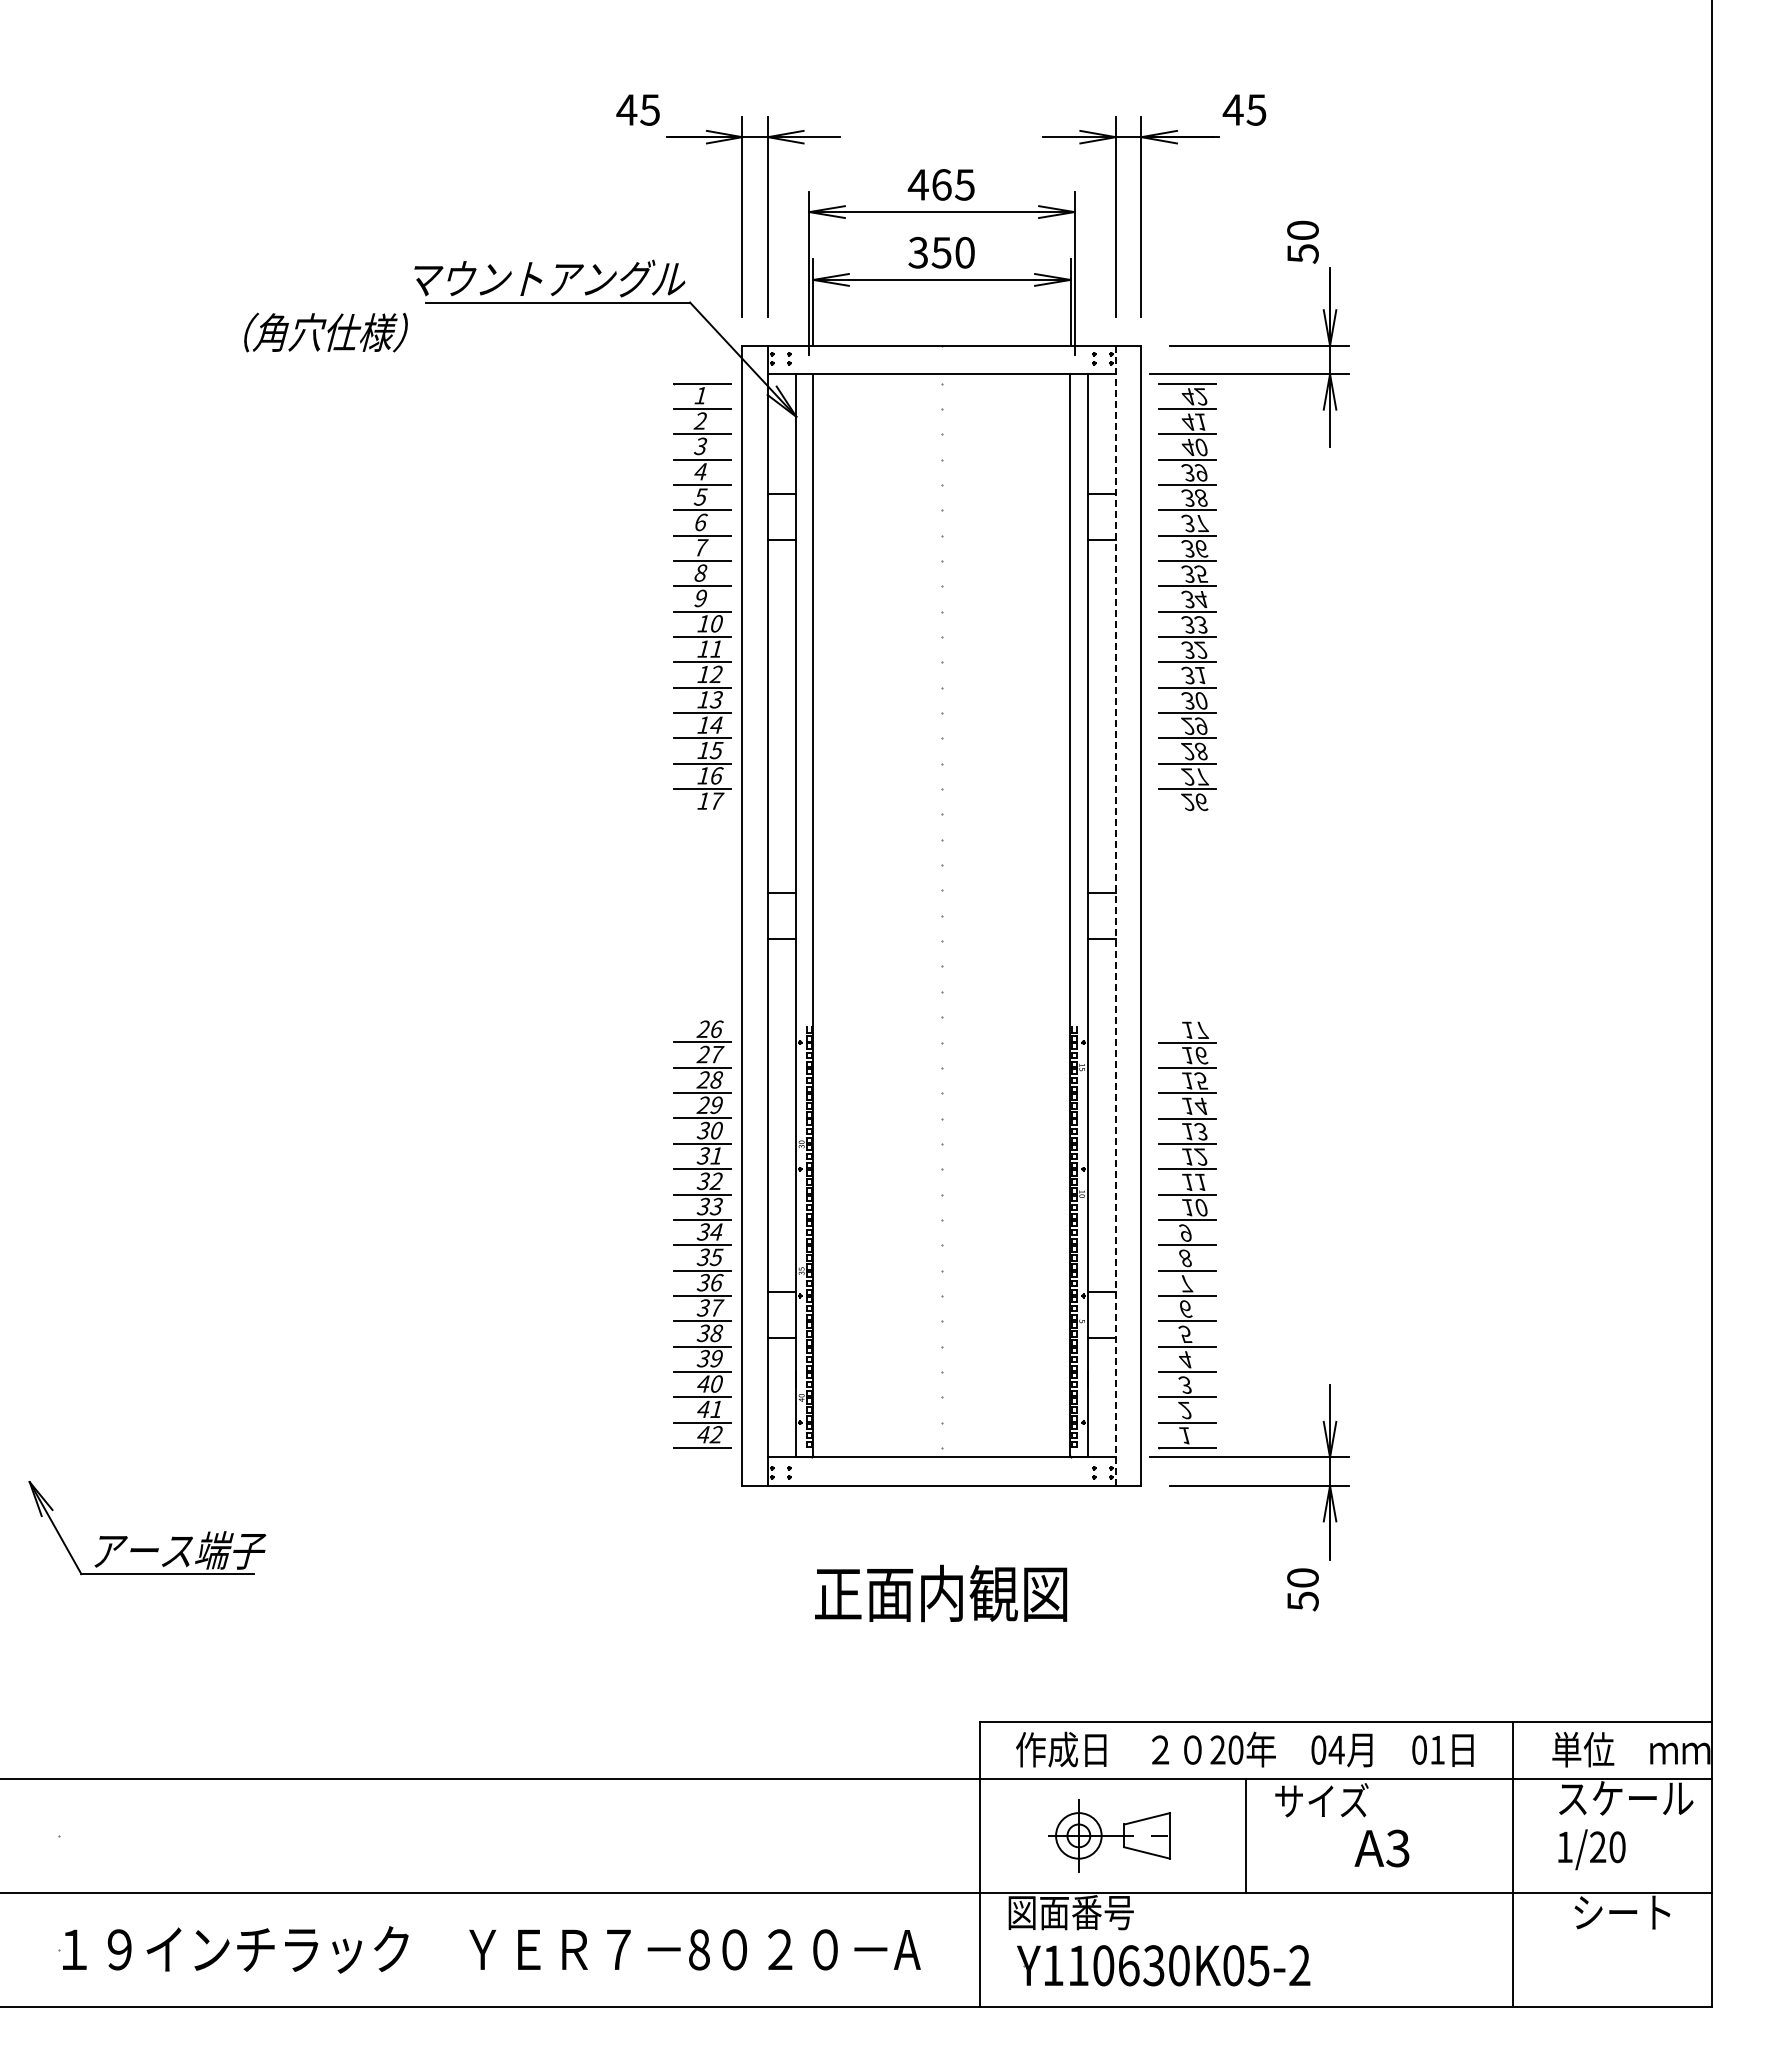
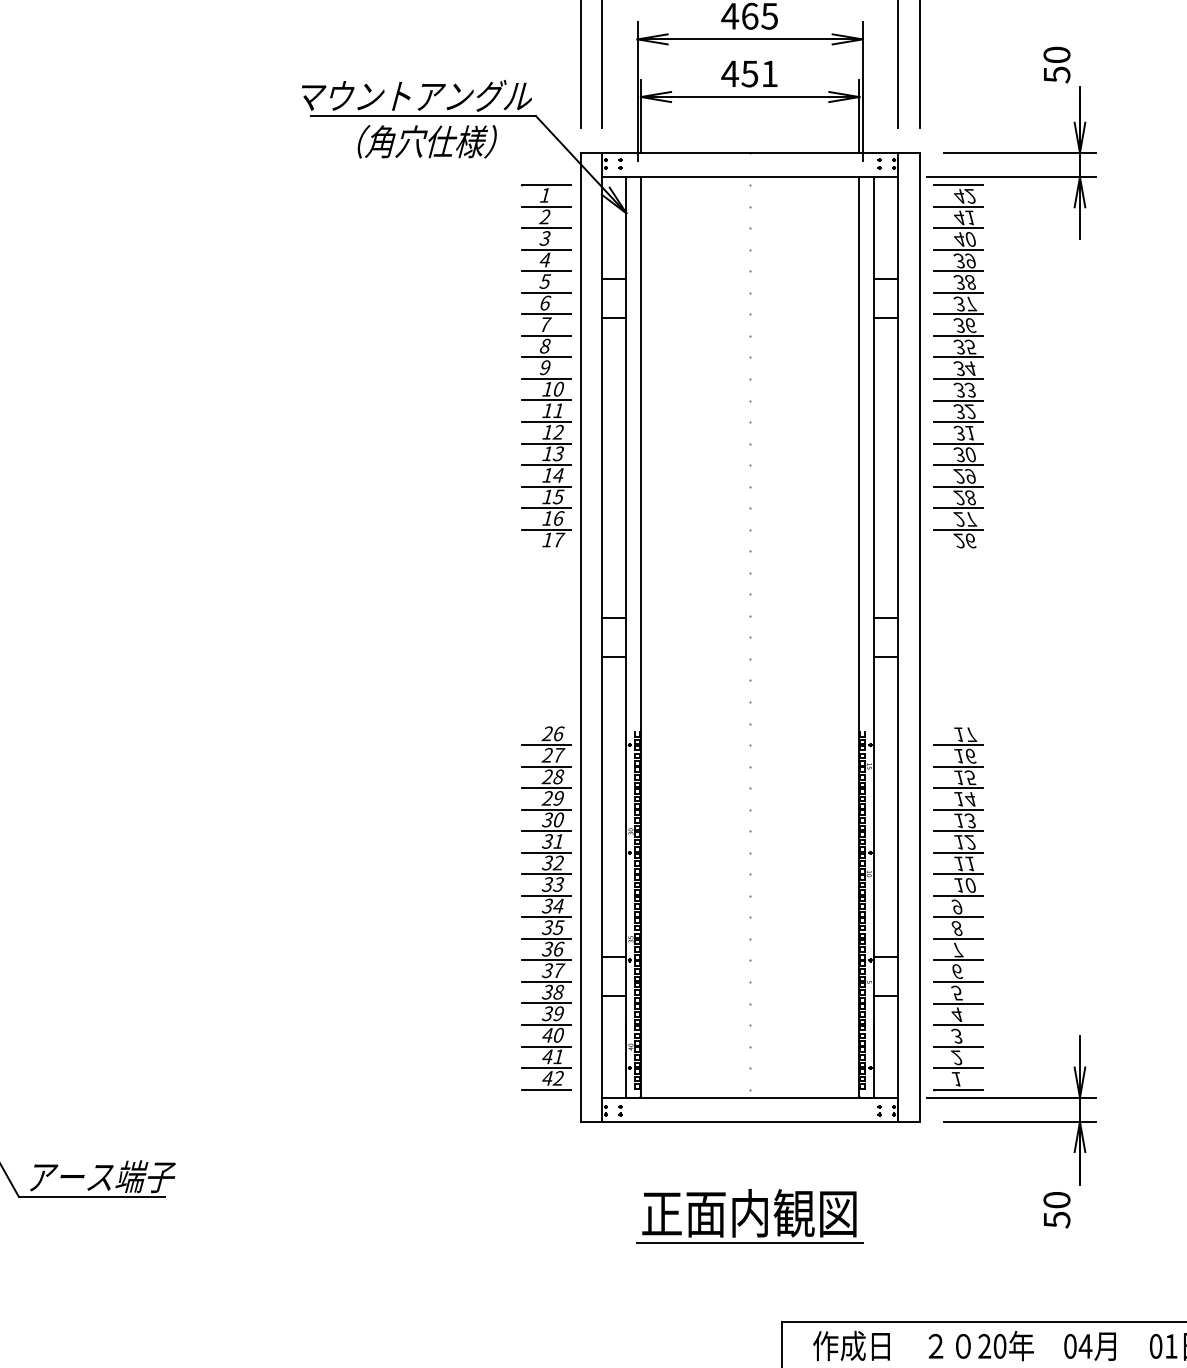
text: (940, 252) -> (748, 73), 350 -> 451
text: (325, 332) -> (426, 141), moved
line: (1115, 916) -> (897, 638), dashed -> solid
line: (941, 1628) -> (749, 1243), added

